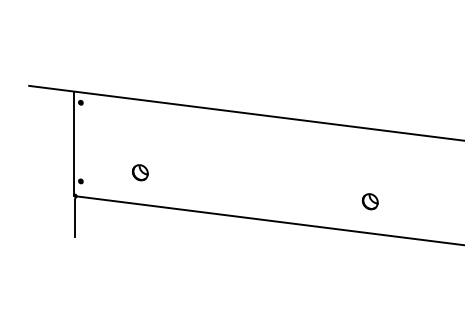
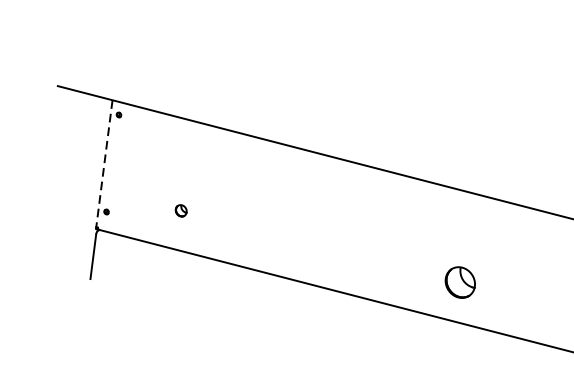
line: (74, 143) -> (104, 164), solid -> dashed
part: (140, 172) -> (181, 210), size x0.6
part: (369, 201) -> (459, 282), size x1.6

